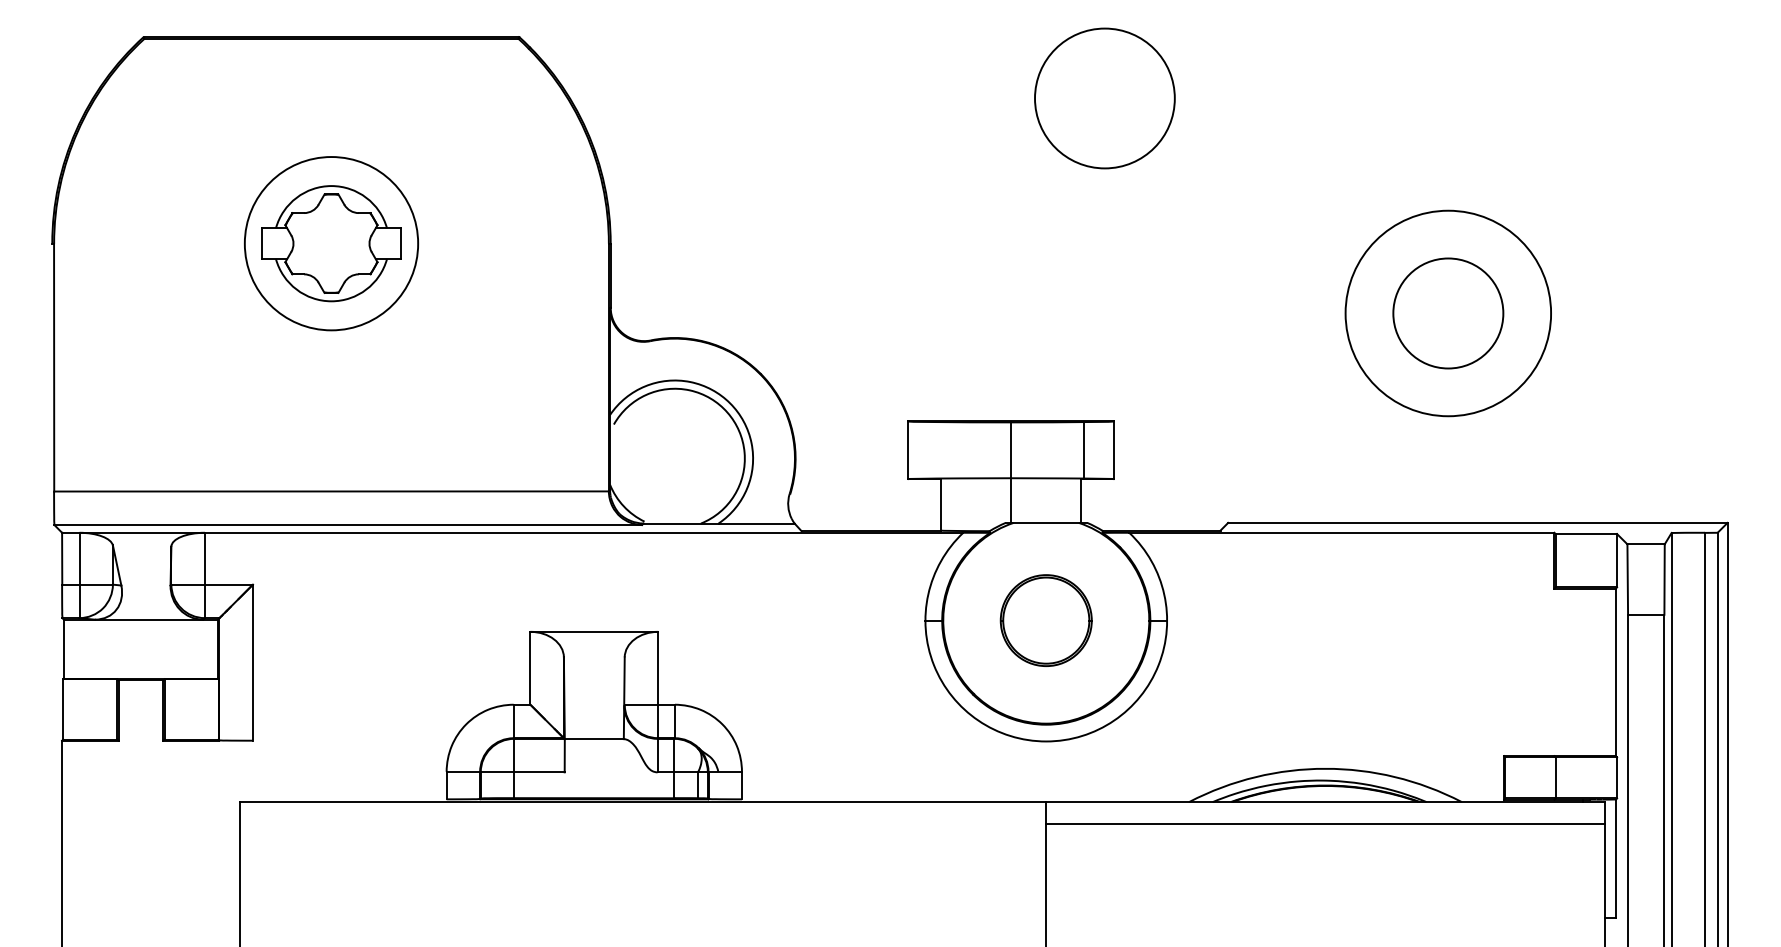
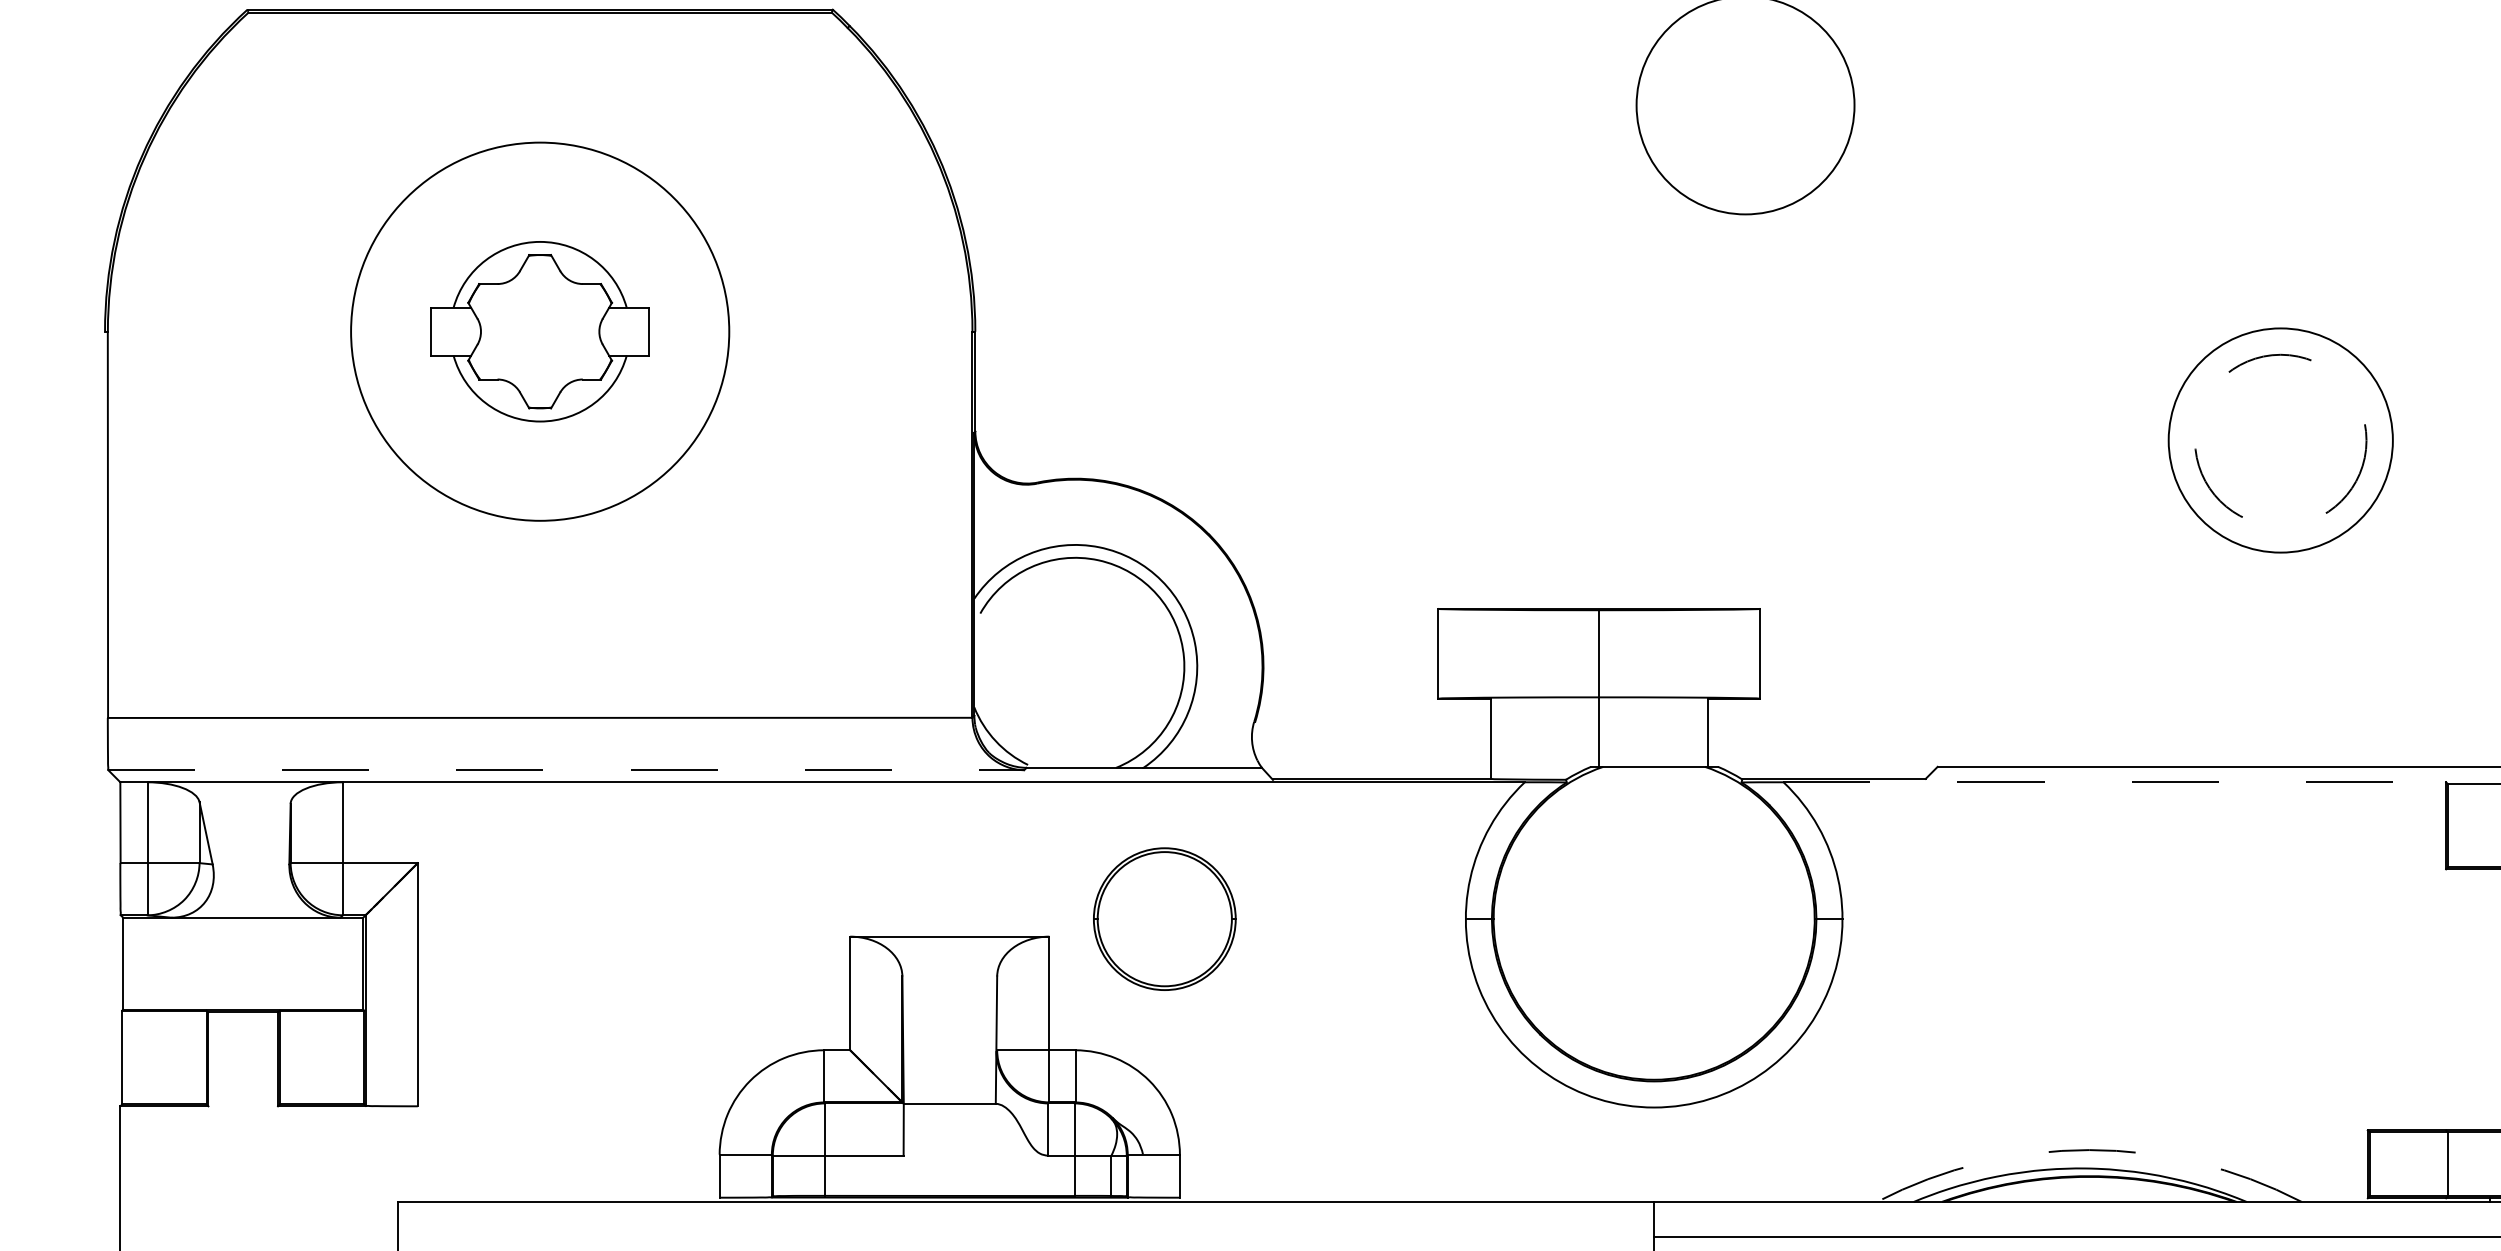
circle: (331, 243) -> (540, 331), size x1.4
circle: (1448, 313) -> (2281, 440), size x0.7
circle: (1448, 313) -> (2281, 440), solid -> dashed
line: (1084, 450) -> (1713, 654), removed
line: (348, 525) -> (566, 770), solid -> dashed
line: (1341, 532) -> (2114, 781), solid -> dashed
part: (1045, 620) -> (1163, 918), moved
arc: (1325, 768) -> (2089, 1149), solid -> dashed

